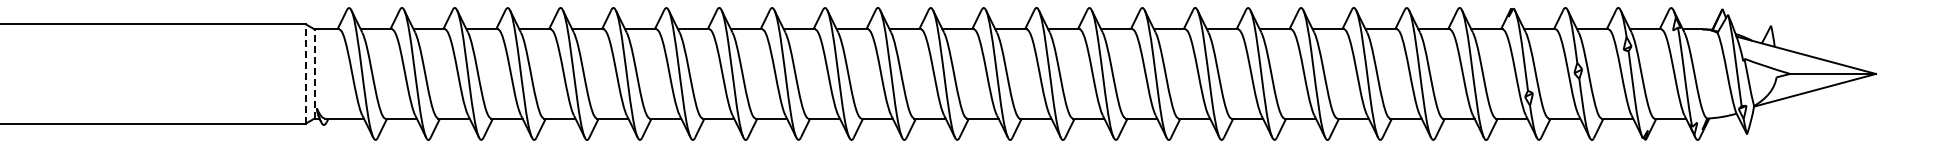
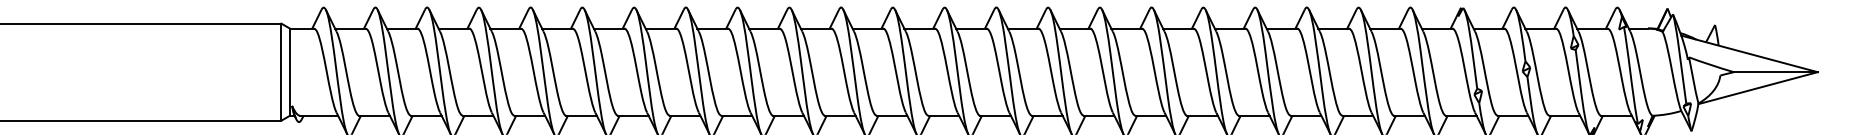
line: (305, 73) -> (281, 71), dashed -> solid
line: (314, 73) -> (289, 71), dashed -> solid

